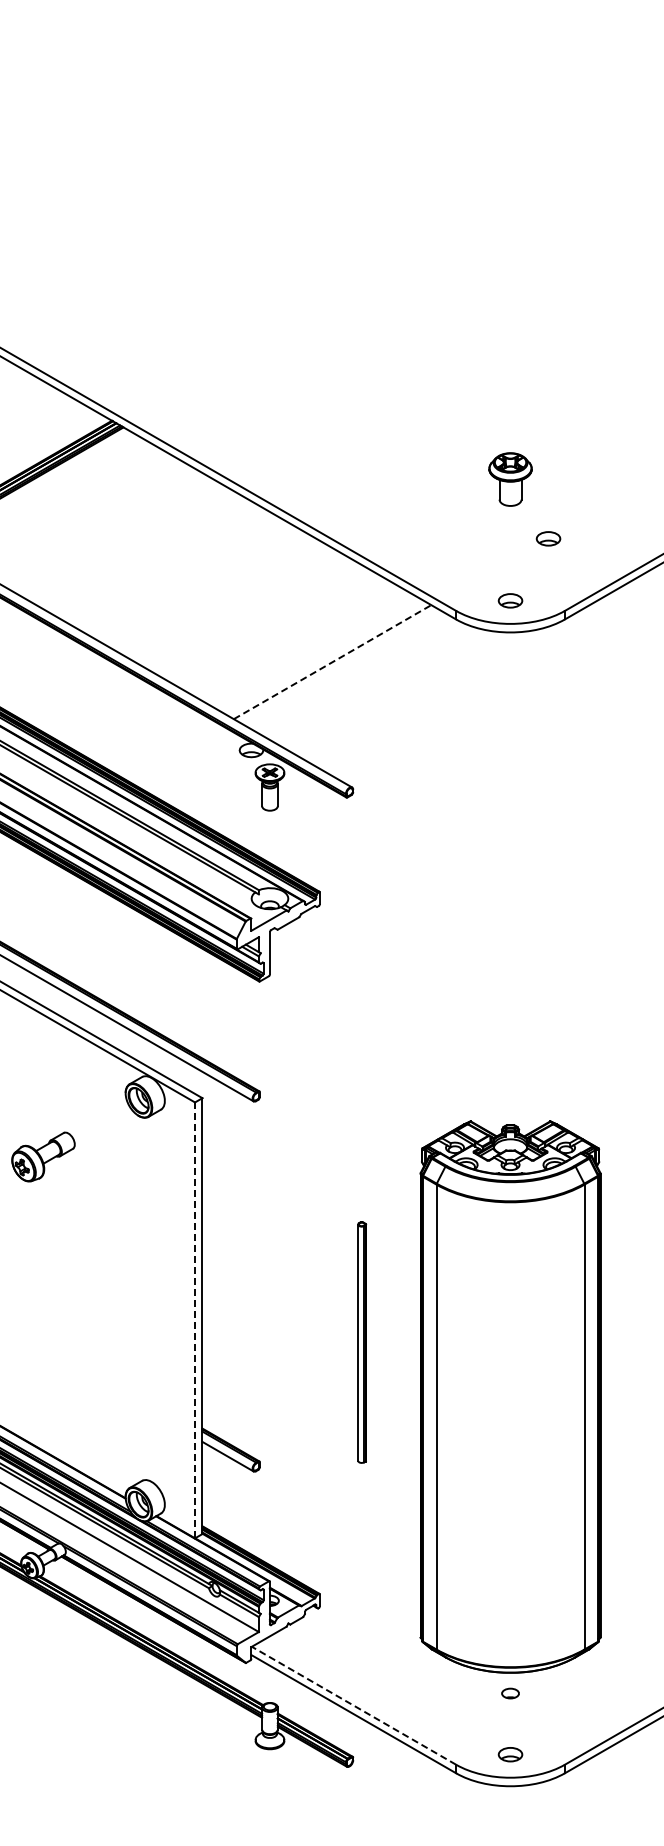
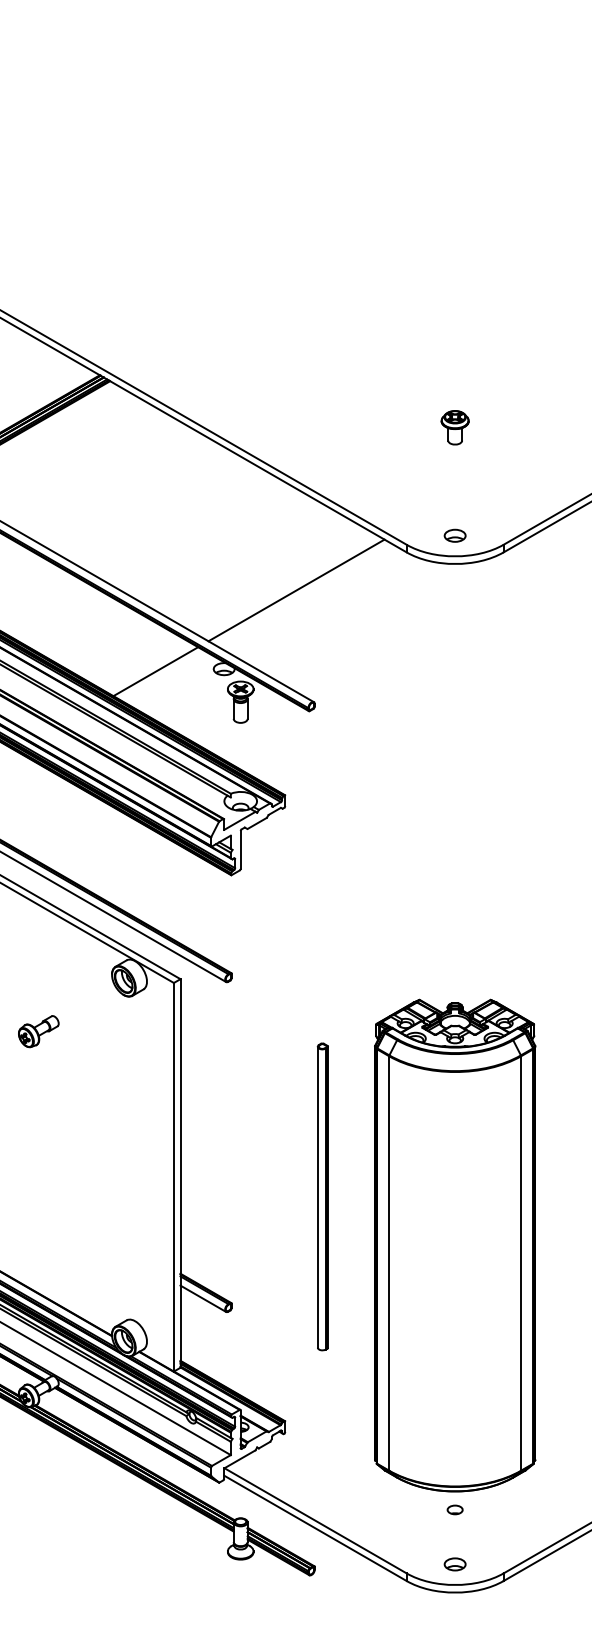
part: (510, 479) -> (455, 427), size x0.71
part: (548, 538) -> (489, 480), removed
line: (333, 661) -> (297, 589), dashed -> solid
line: (174, 752) -> (155, 670), added
part: (43, 1156) -> (38, 1031), size x0.71
line: (195, 1320) -> (174, 1177), dashed -> solid
part: (361, 1342) -> (322, 1196), size x1.43
line: (354, 1705) -> (316, 1520), dashed -> solid

